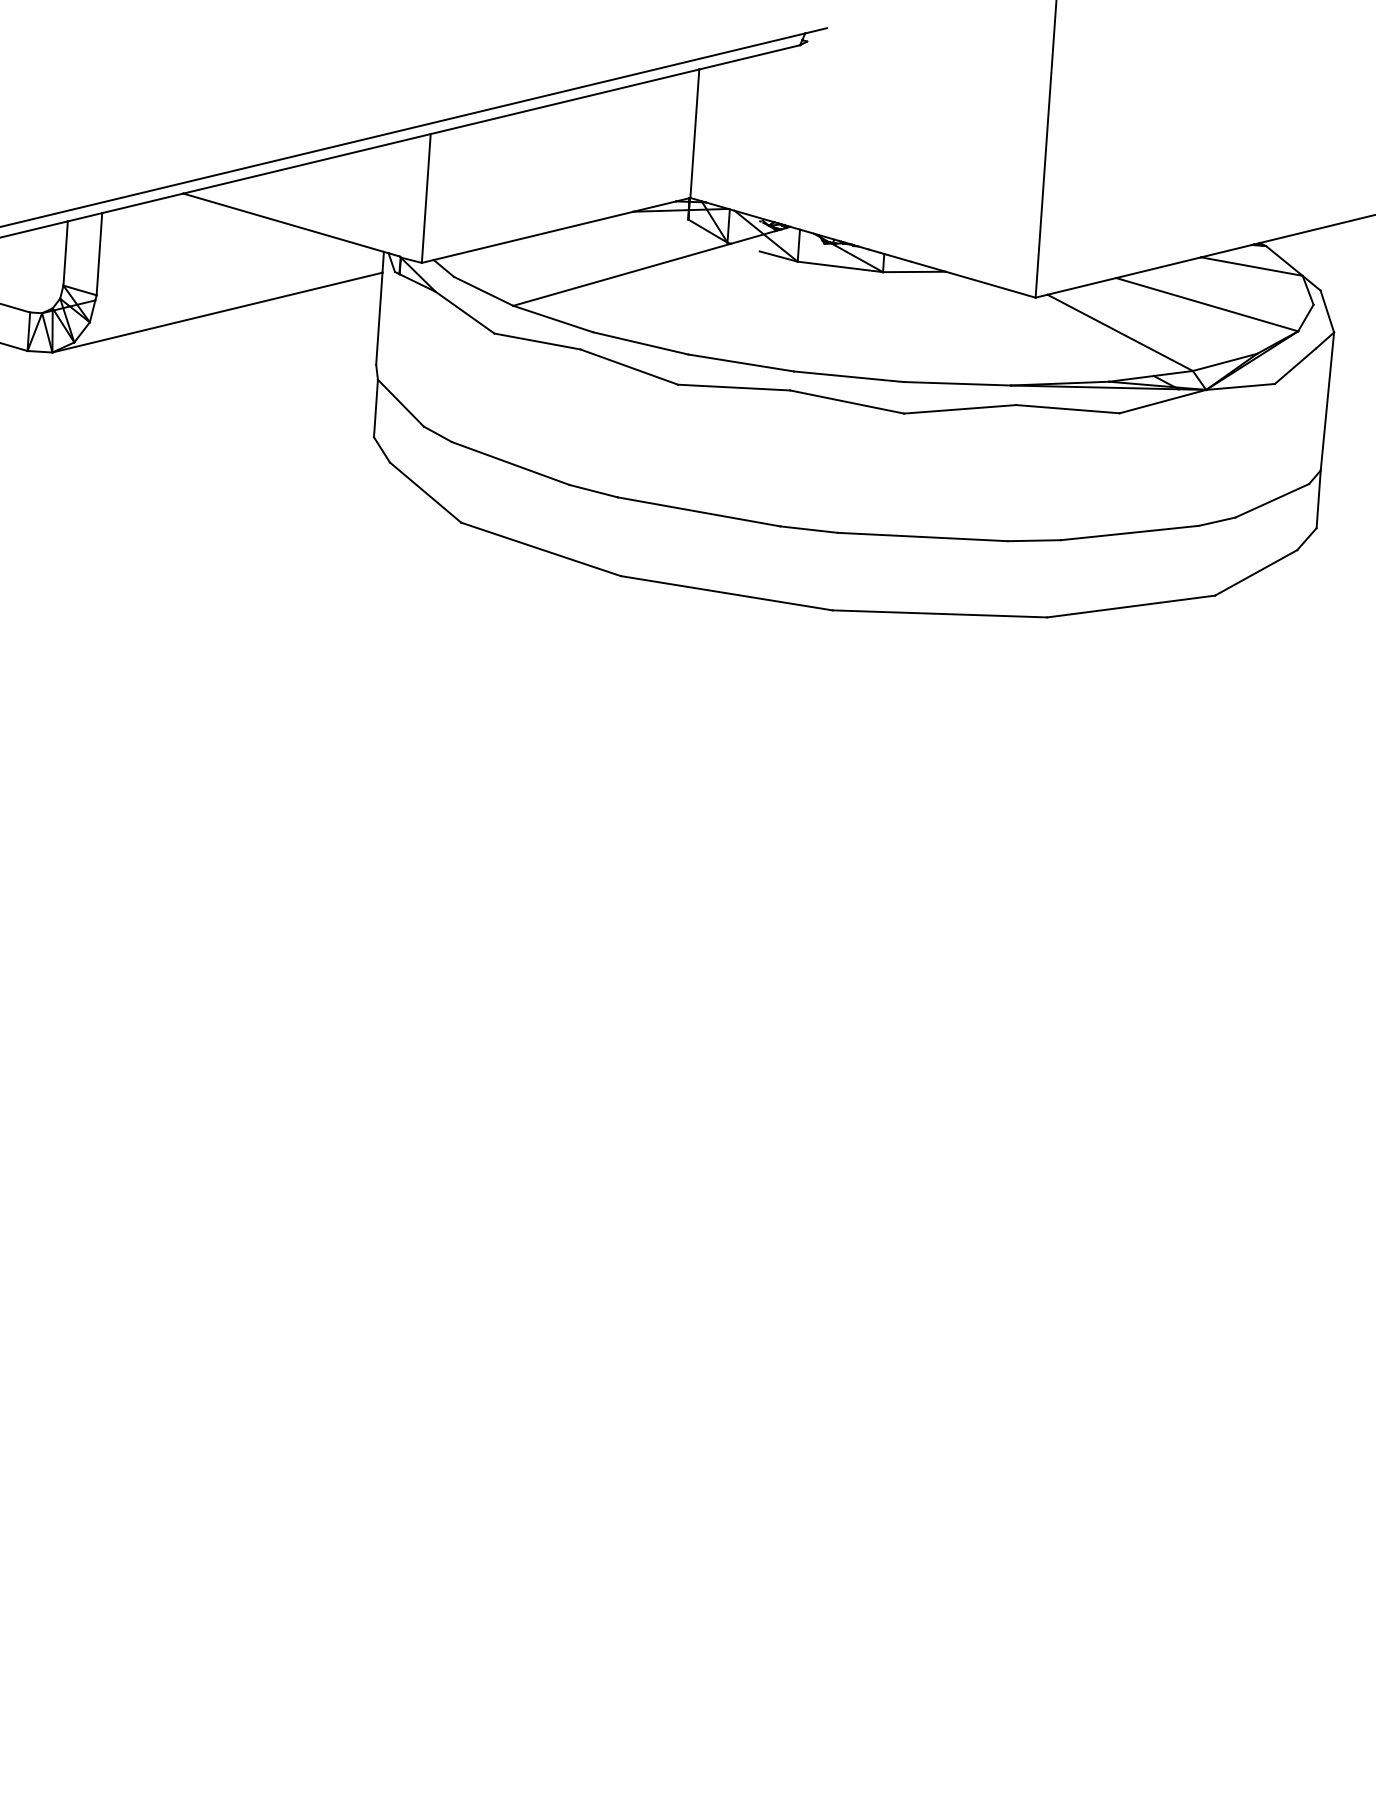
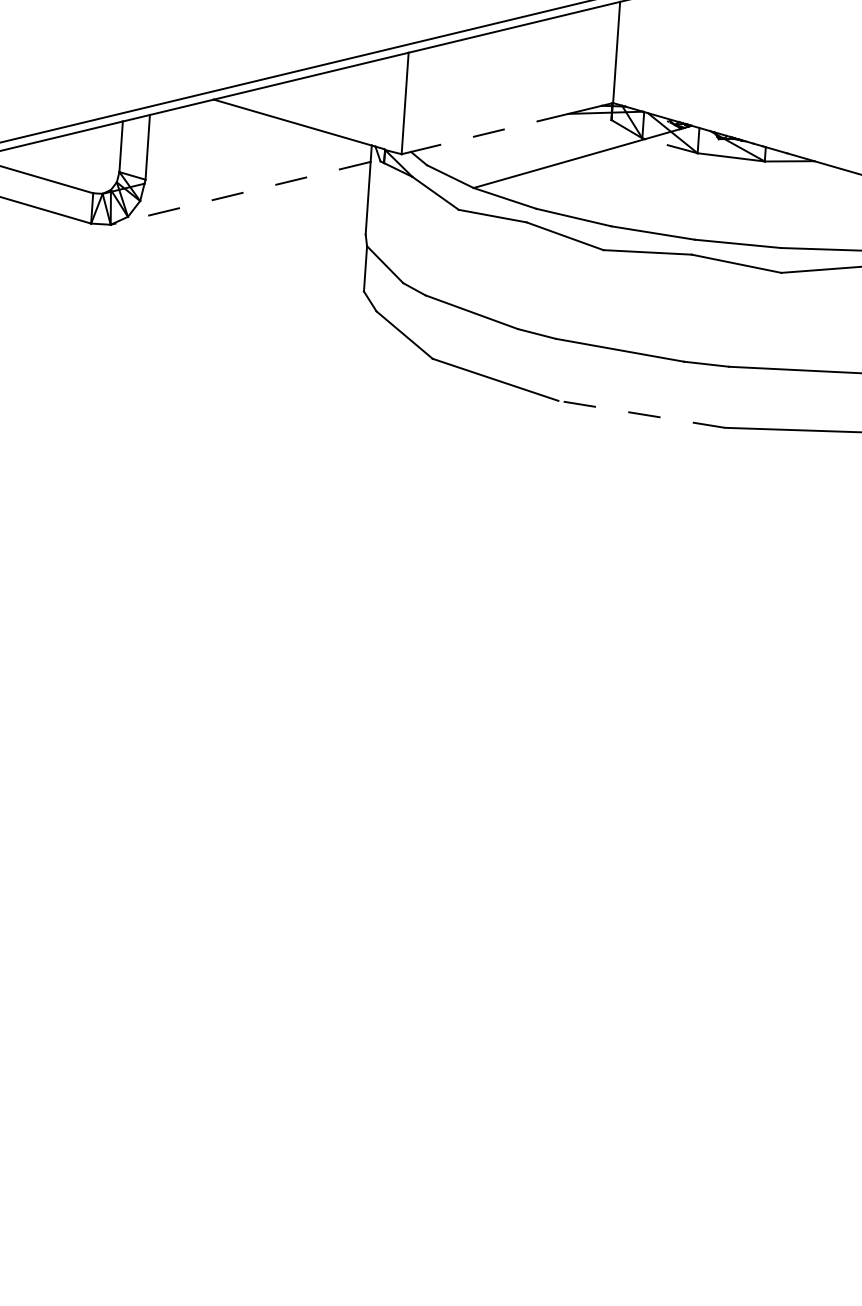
line: (533, 235) -> (489, 132), solid -> dashed
line: (217, 312) -> (240, 193), solid -> dashed
line: (726, 593) -> (641, 414), solid -> dashed

